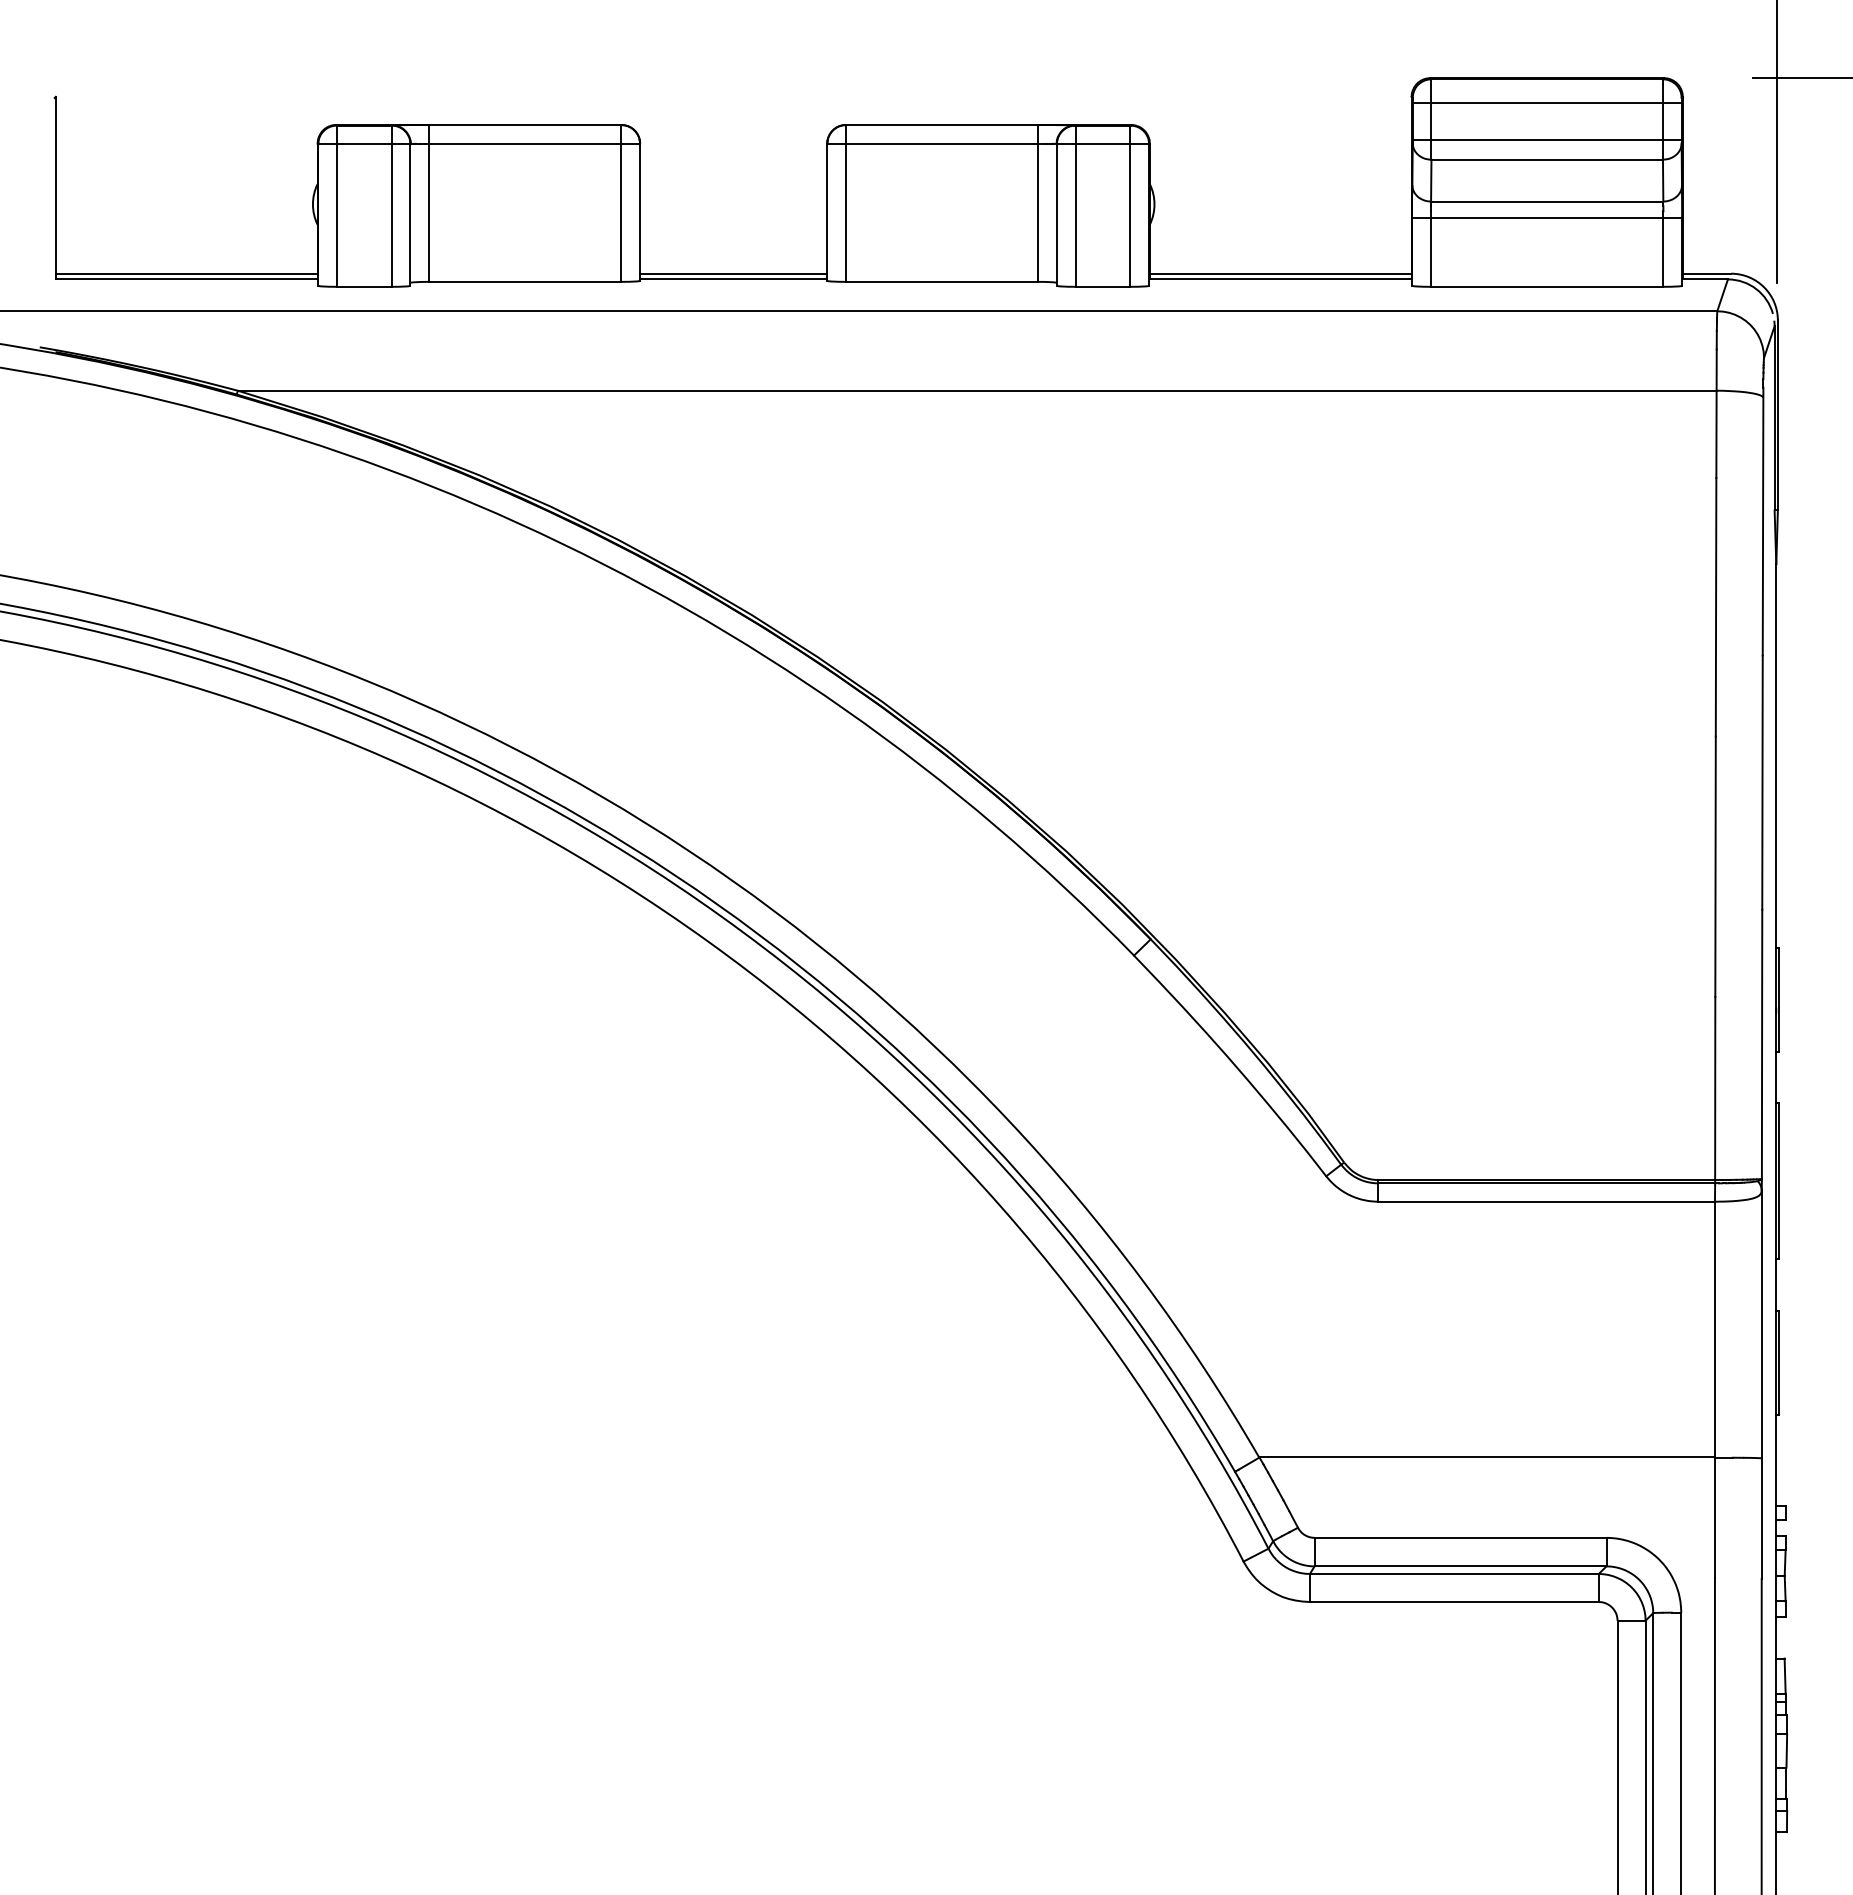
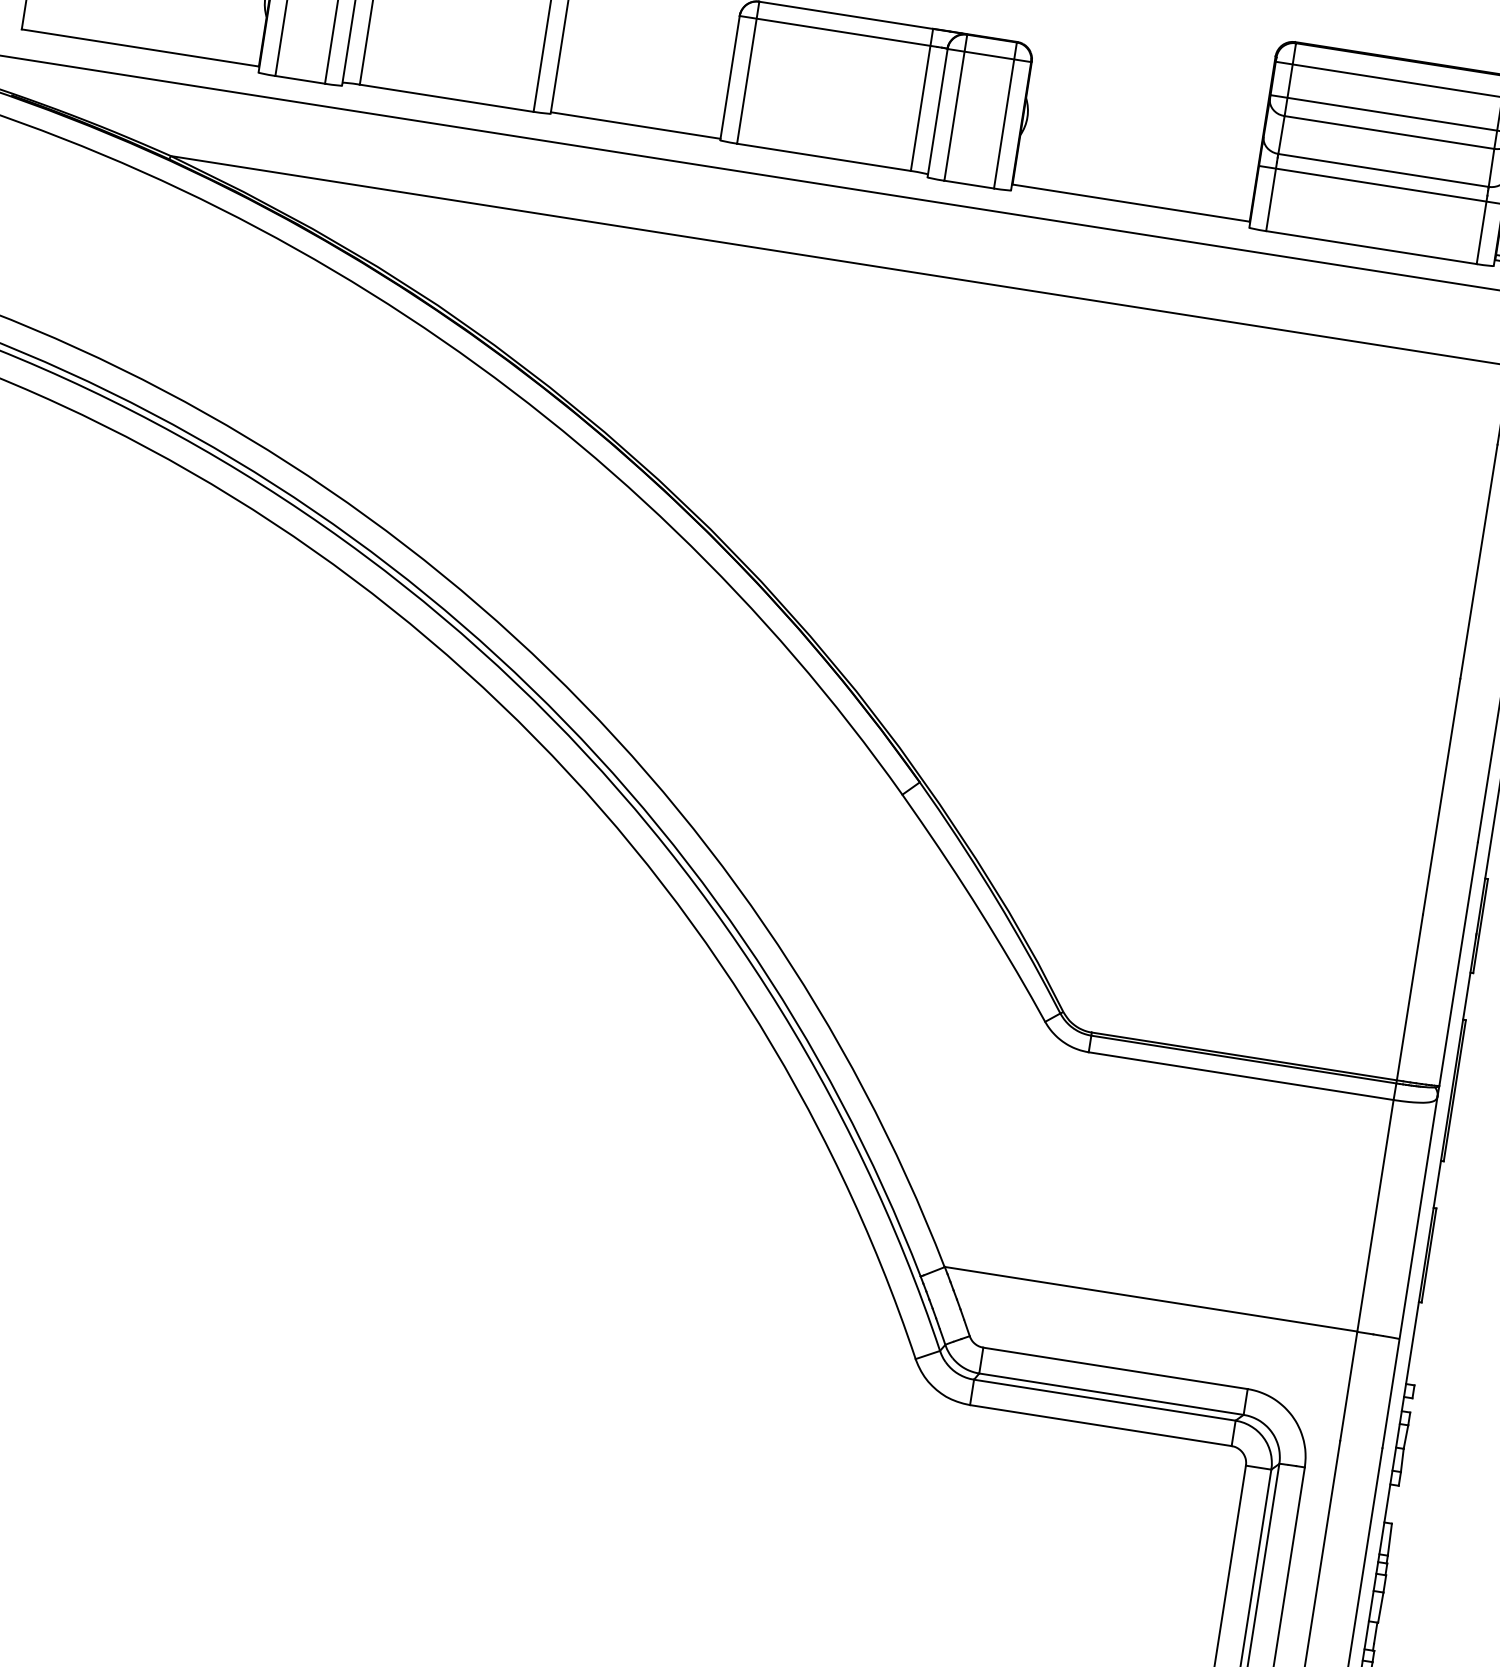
line: (186, 273) -> (140, 42), removed
line: (733, 273) -> (636, 120), removed
line: (1280, 273) -> (1131, 197), removed

